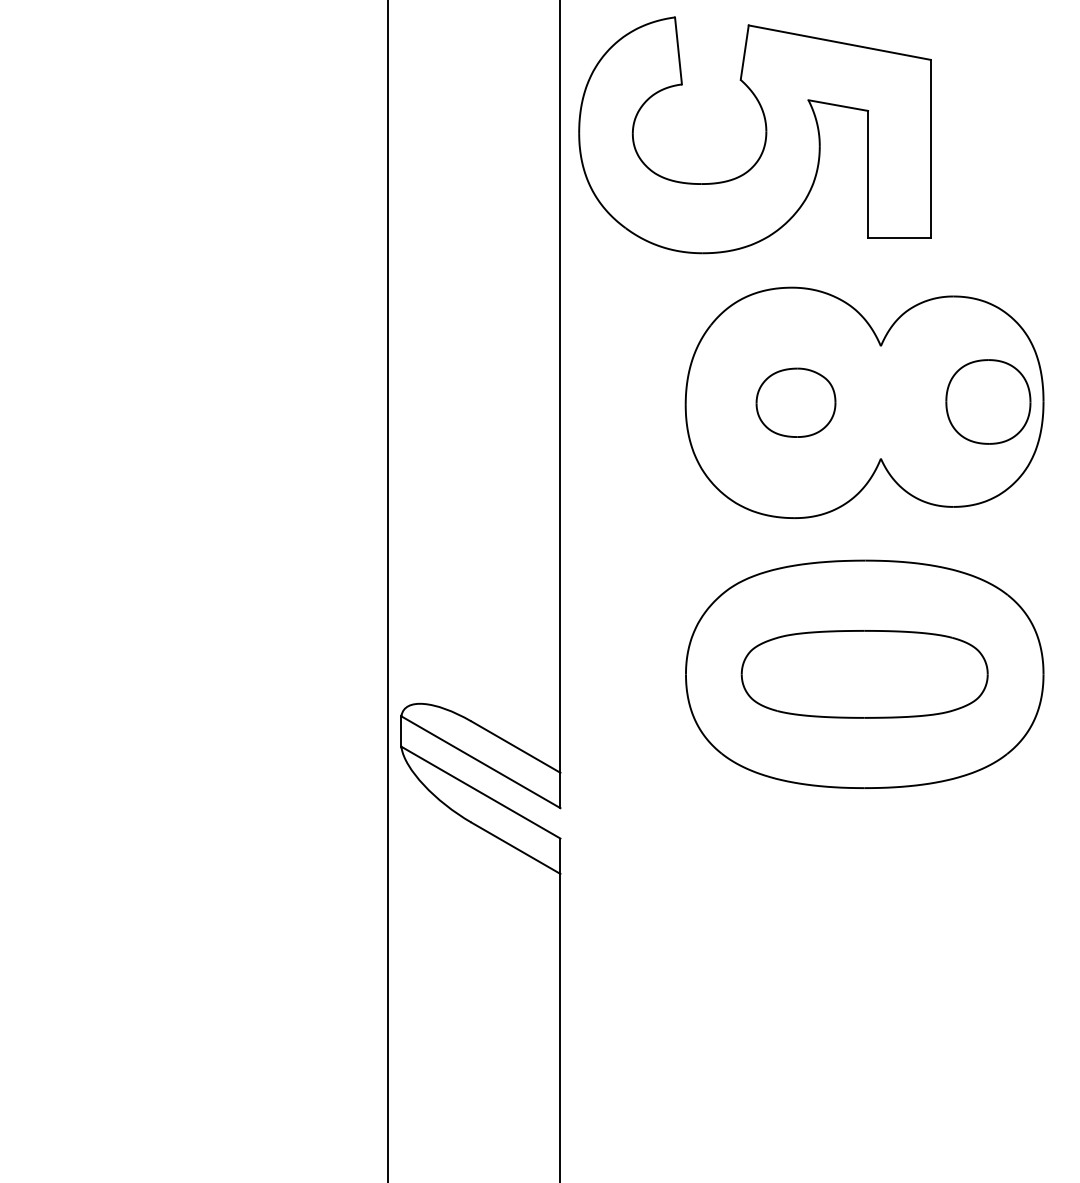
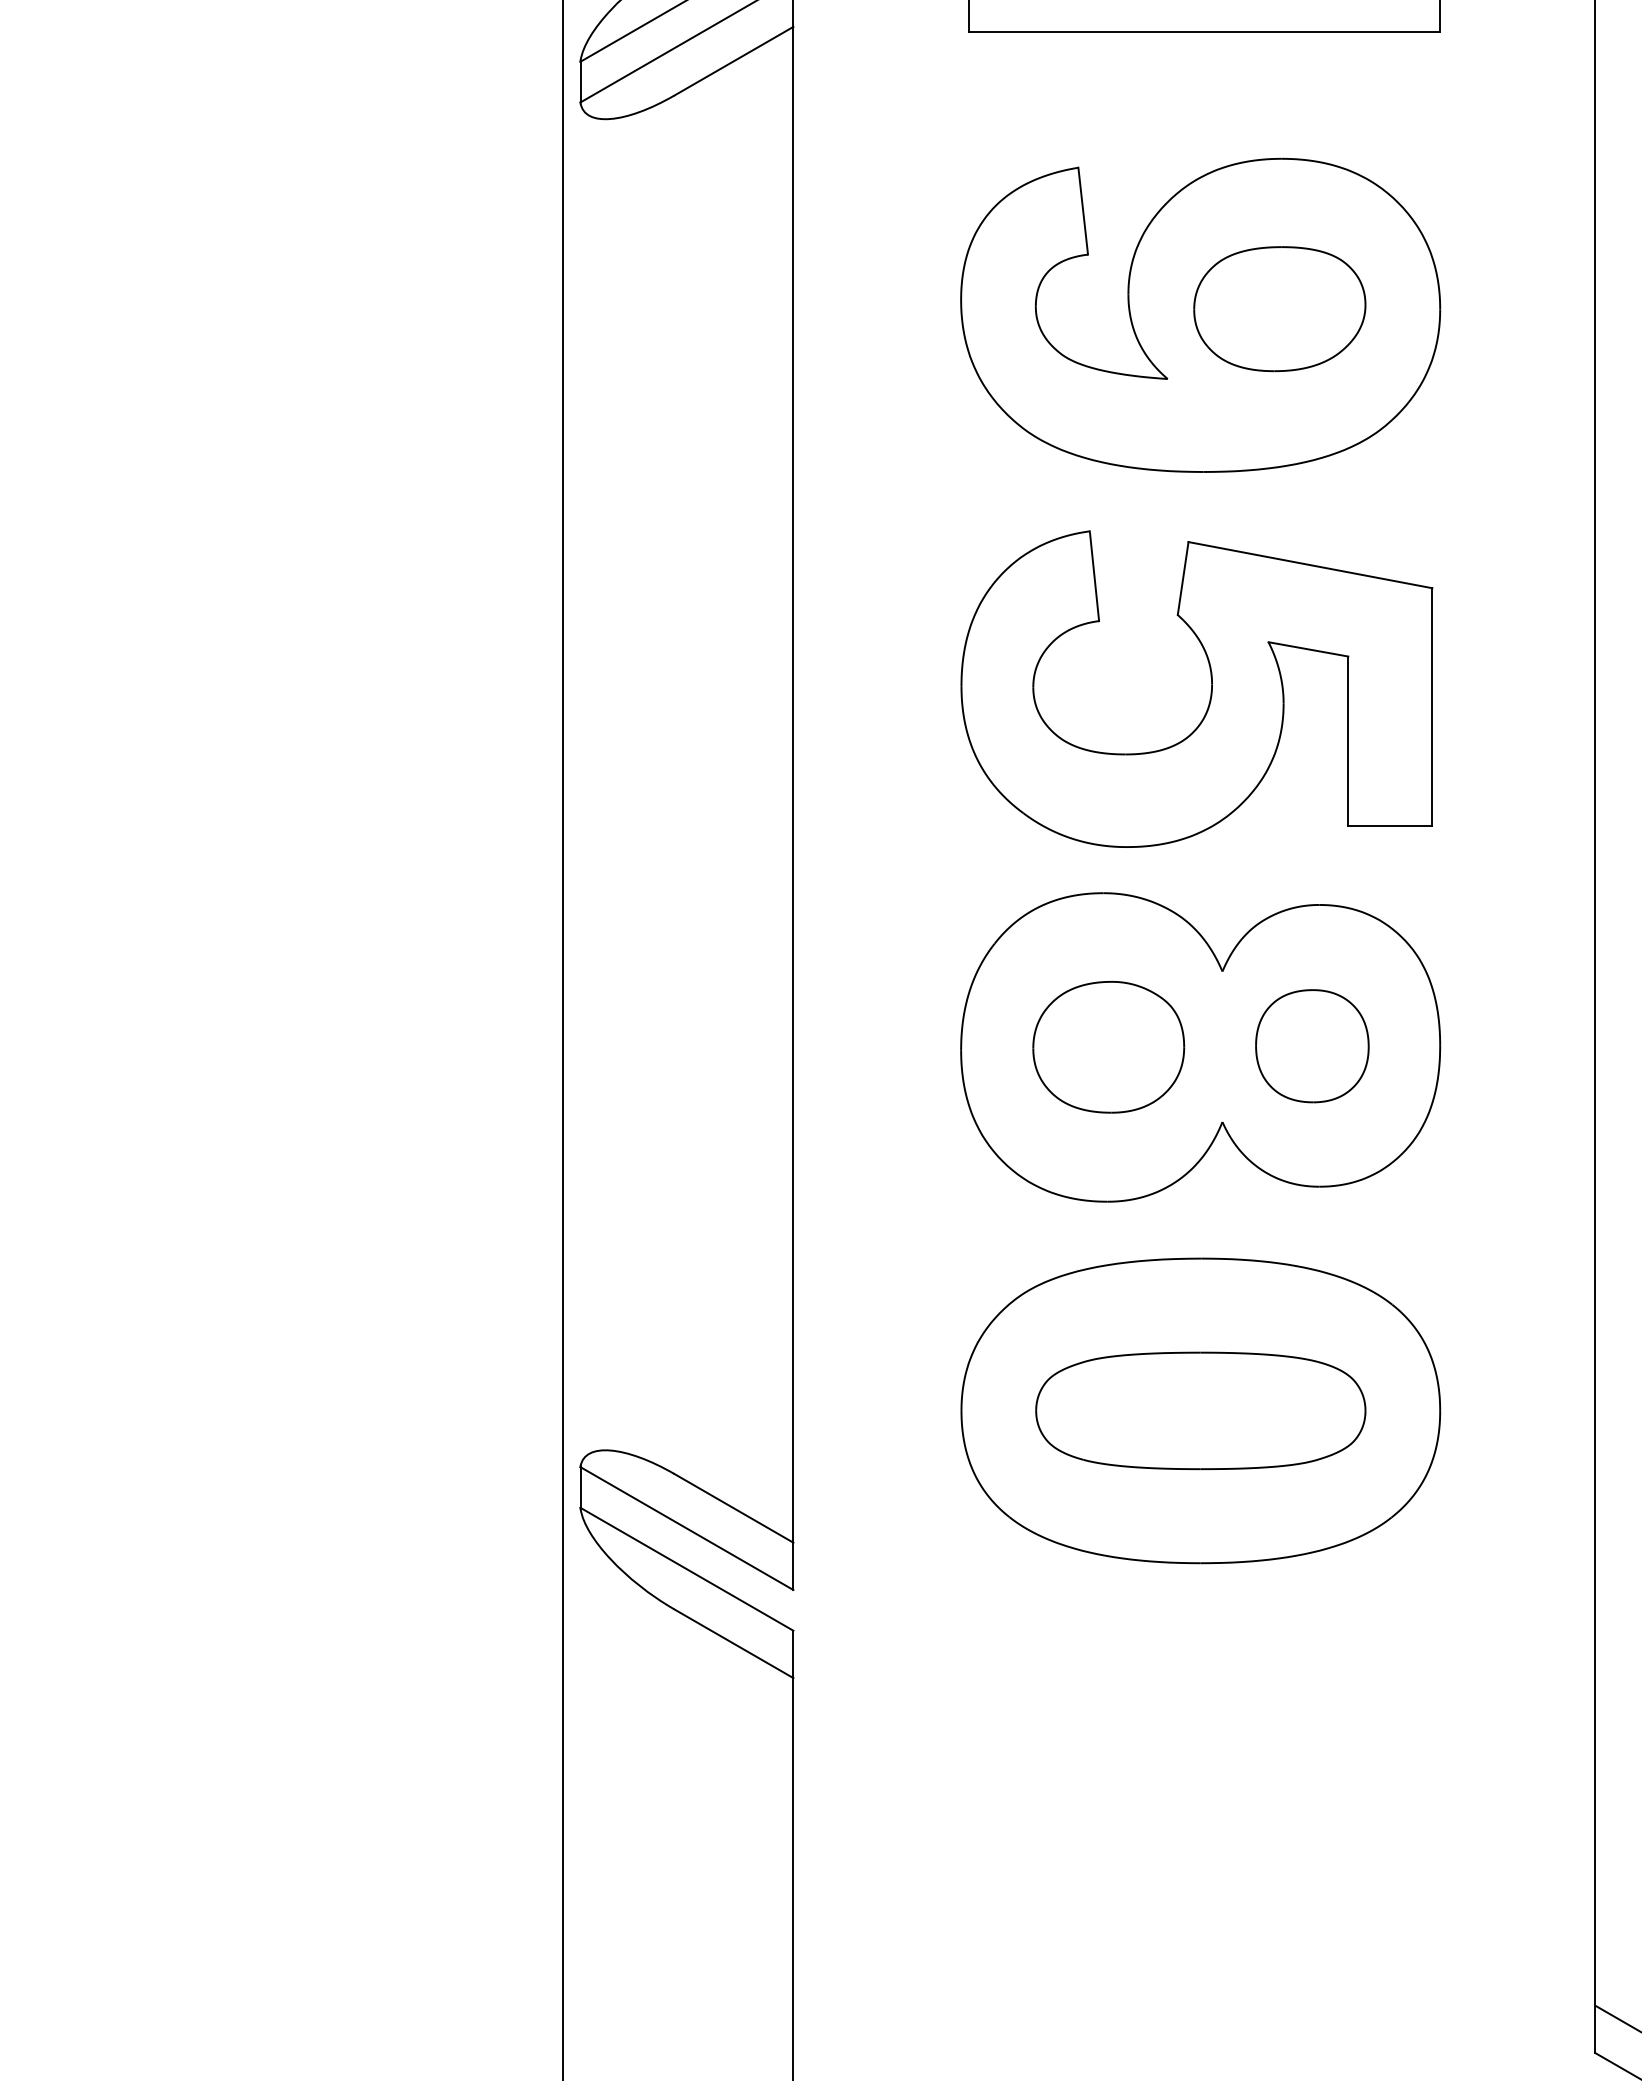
part: (765, 137) -> (1210, 691), moved
part: (795, 402) -> (1108, 1047), size x1.43
part: (988, 402) -> (1312, 1046), moved

